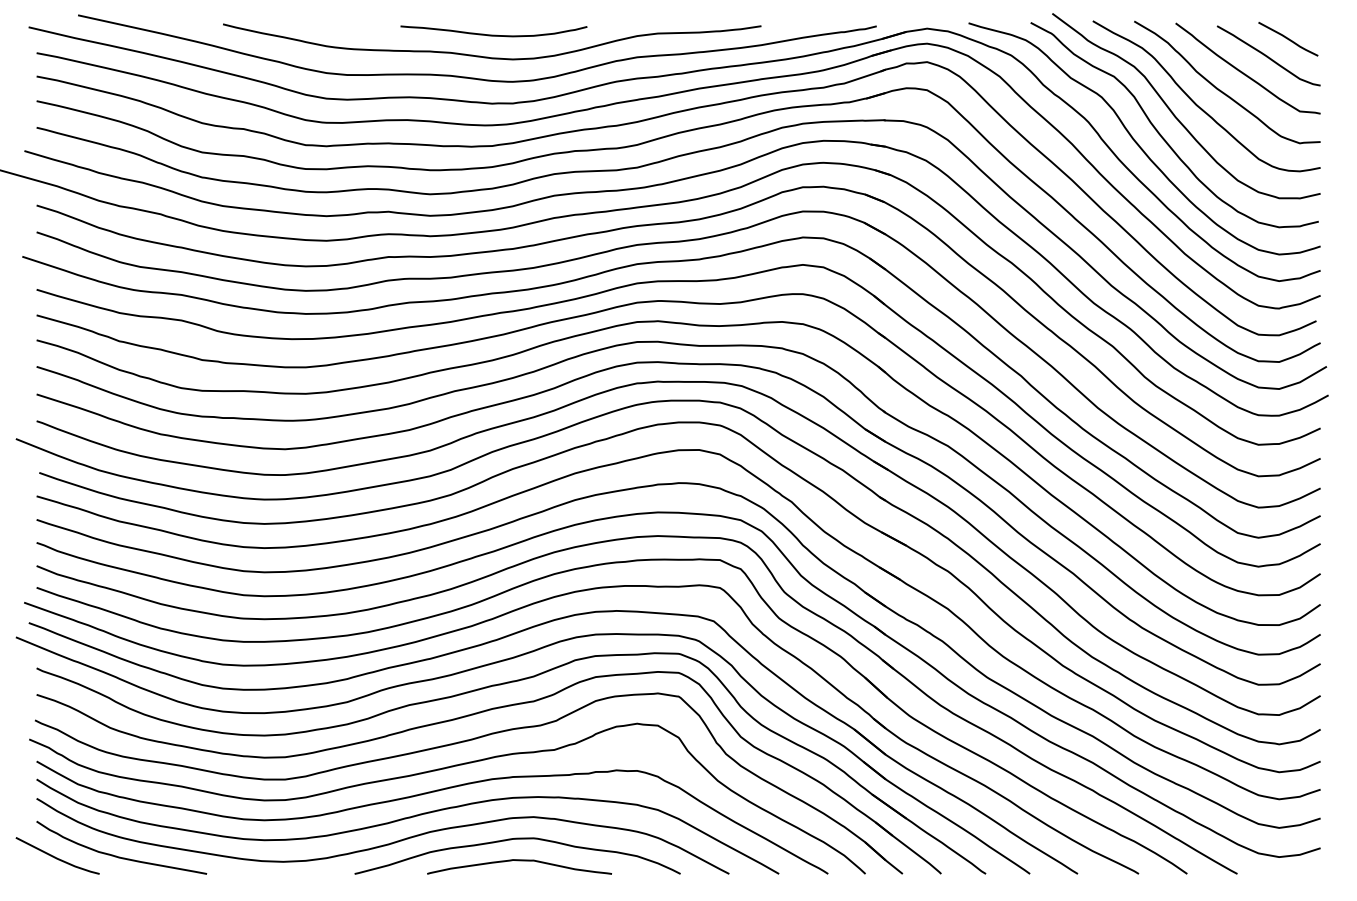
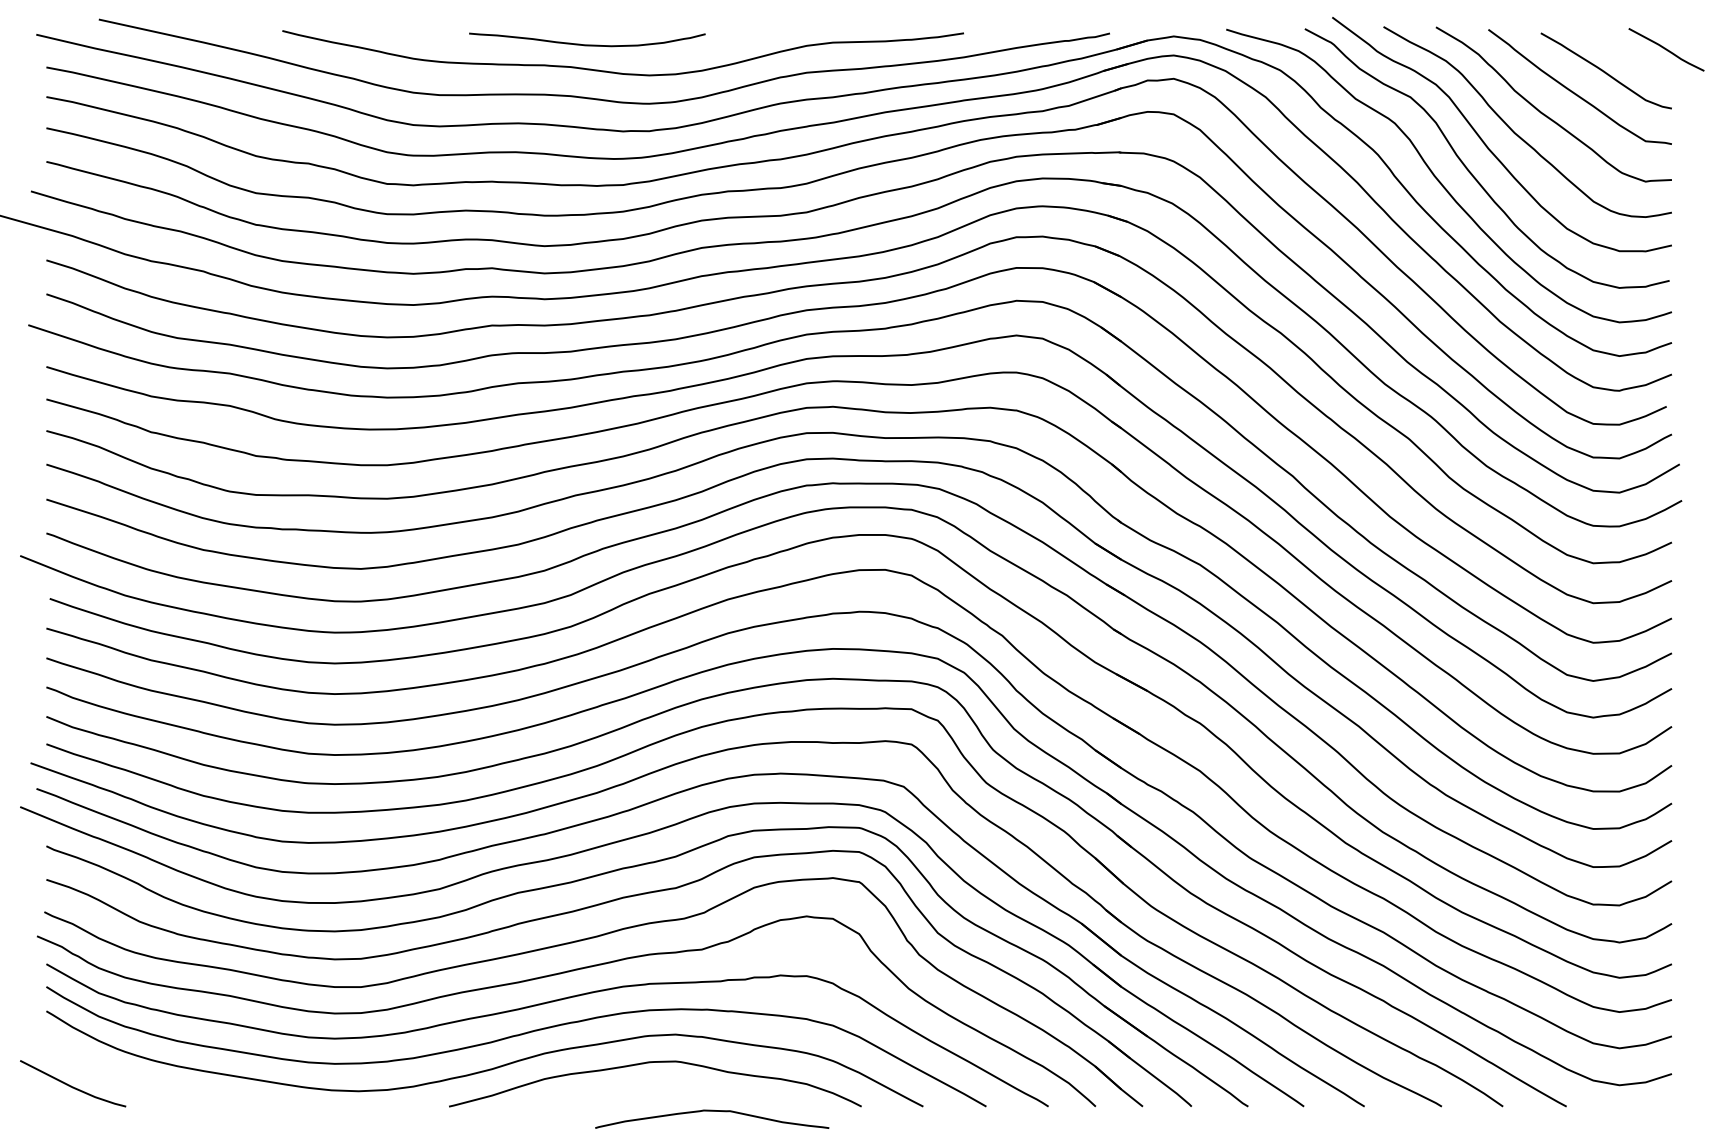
curve: (493, 34) -> (586, 43), moved
curve: (1288, 39) -> (1666, 50), moved
curve: (120, 856) -> (152, 1084), removed
curve: (519, 861) -> (712, 1112), moved

